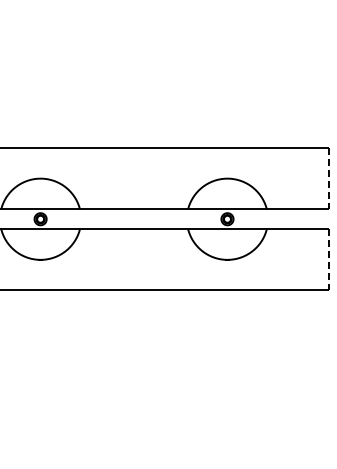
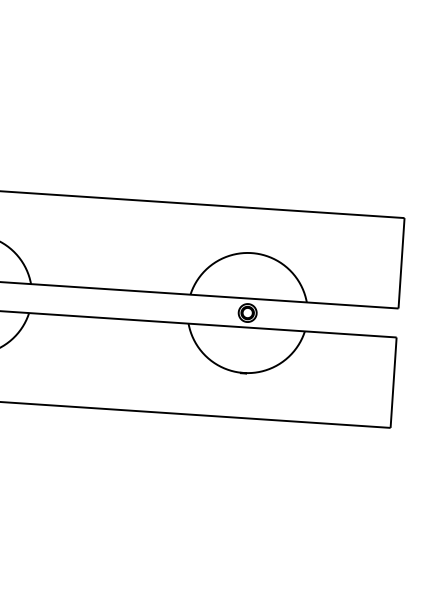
line: (329, 178) -> (402, 262), dashed -> solid
line: (329, 259) -> (394, 382), dashed -> solid

